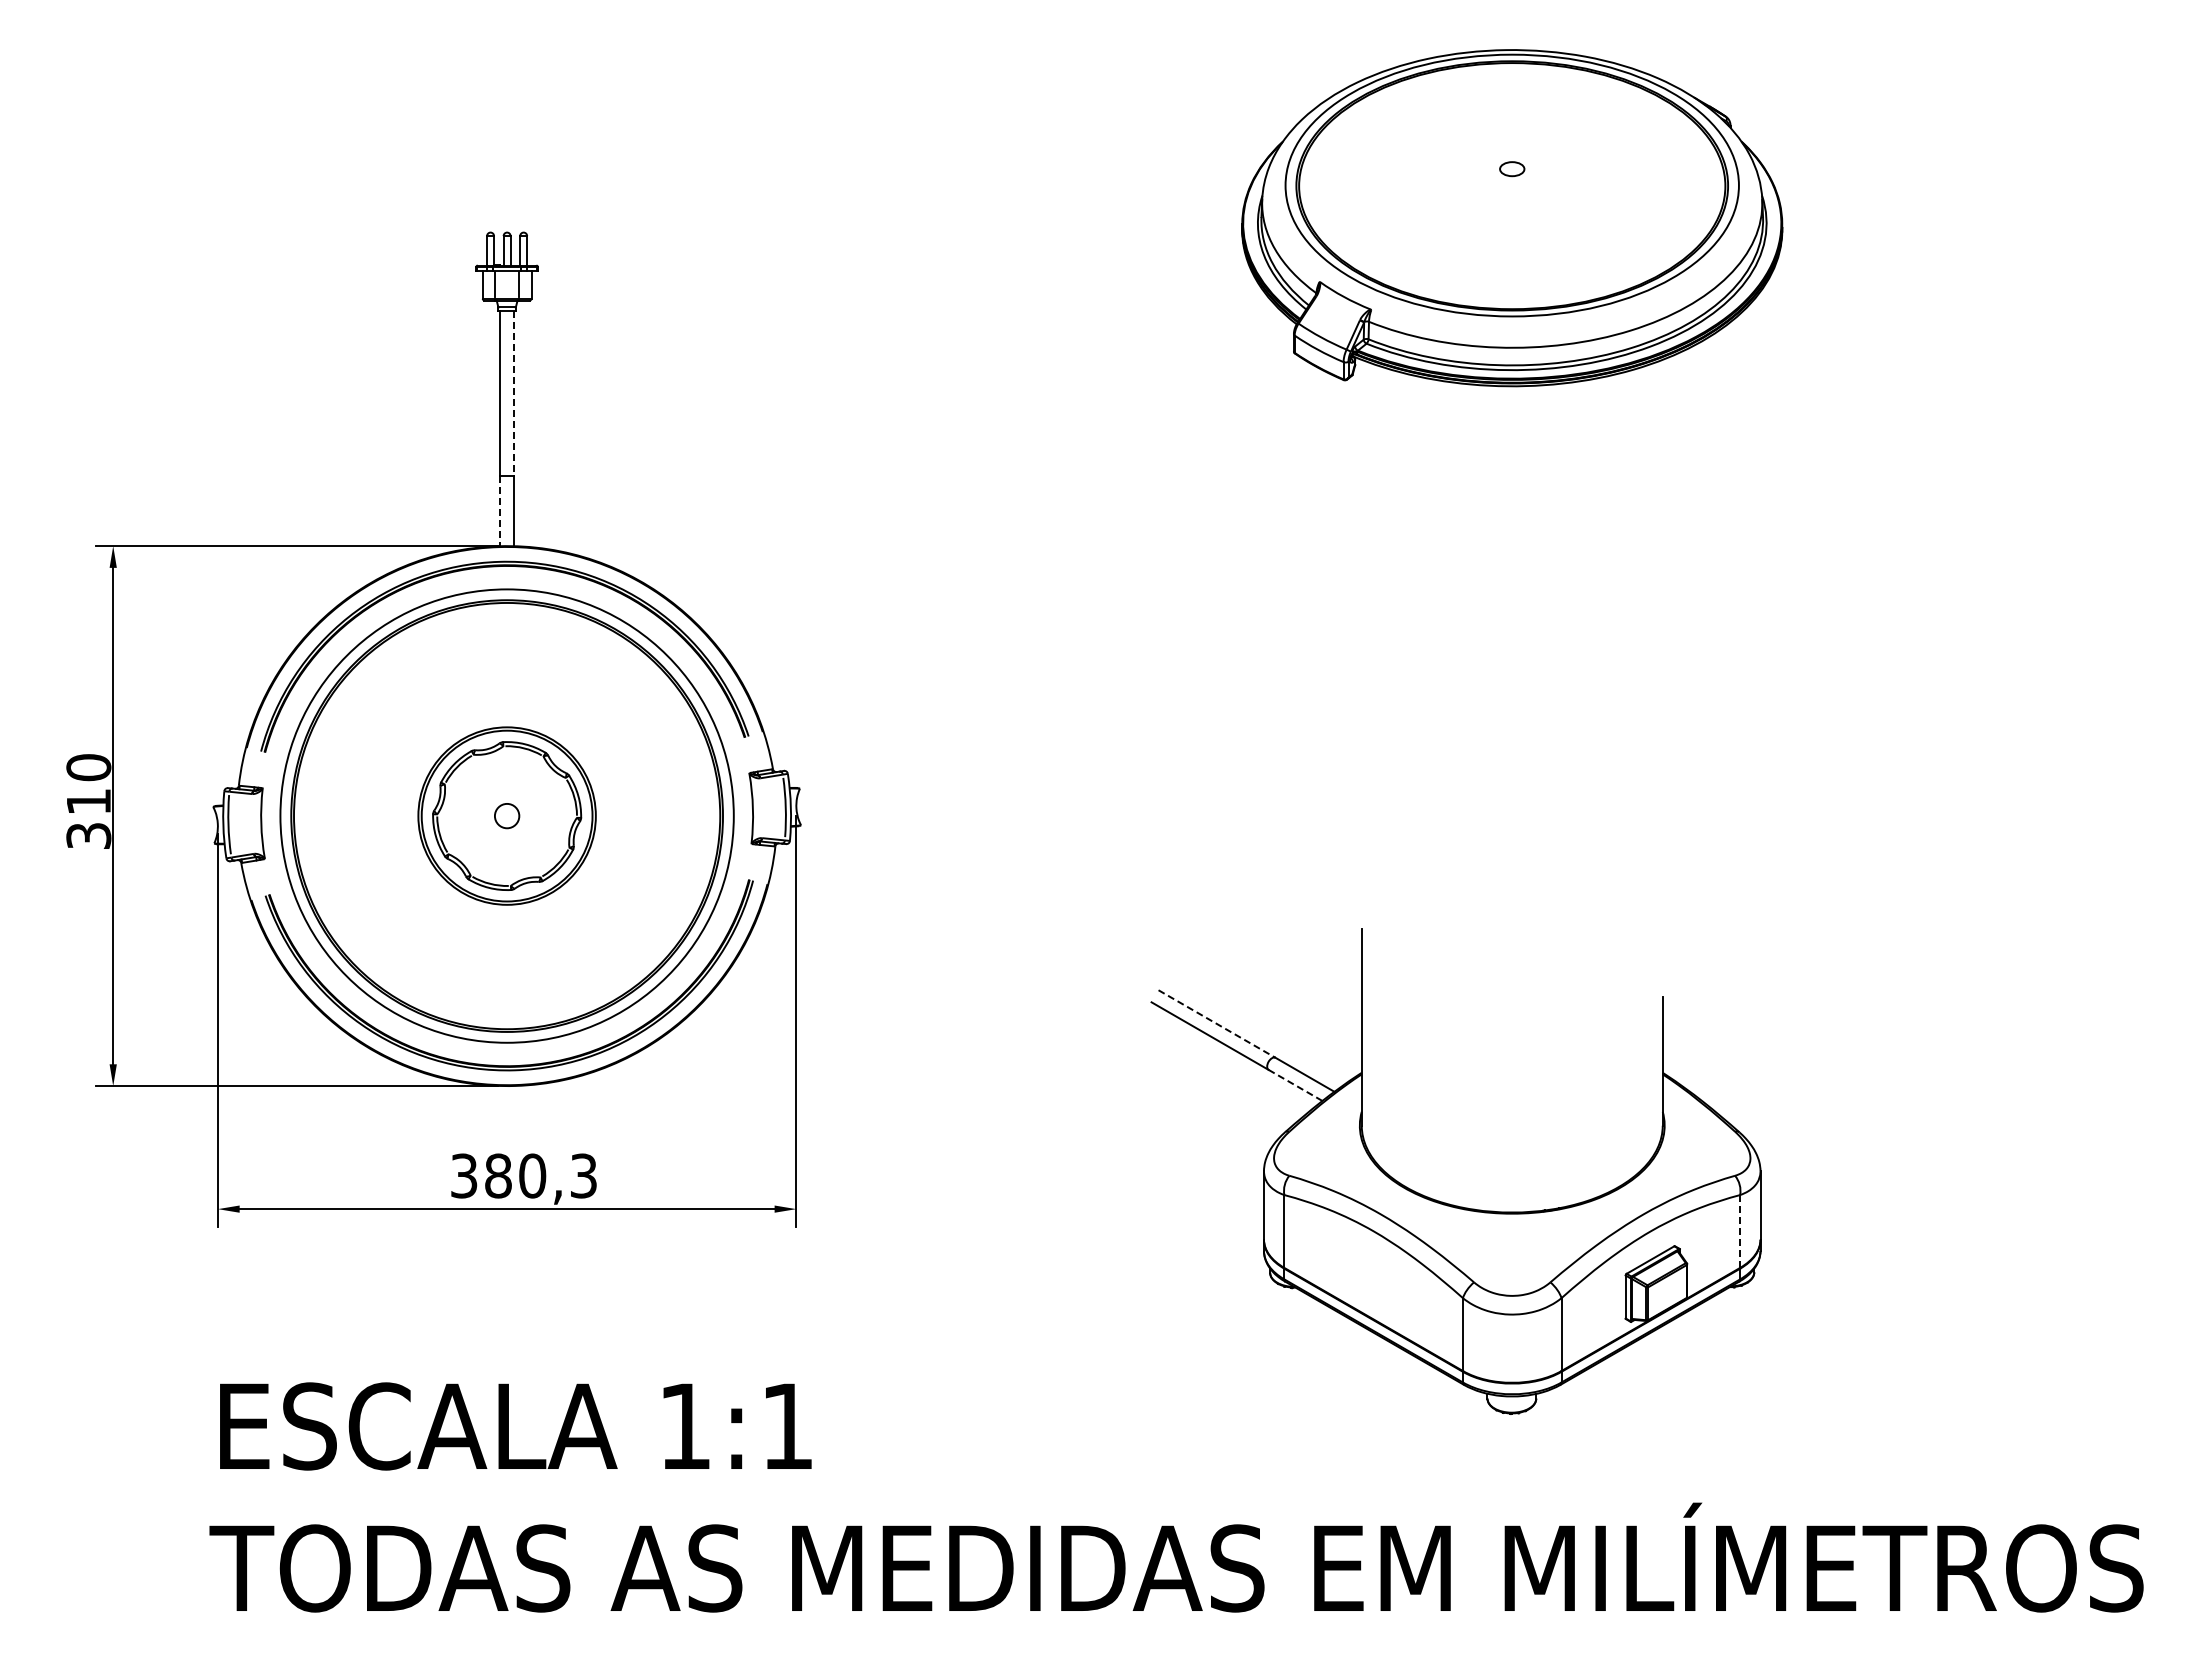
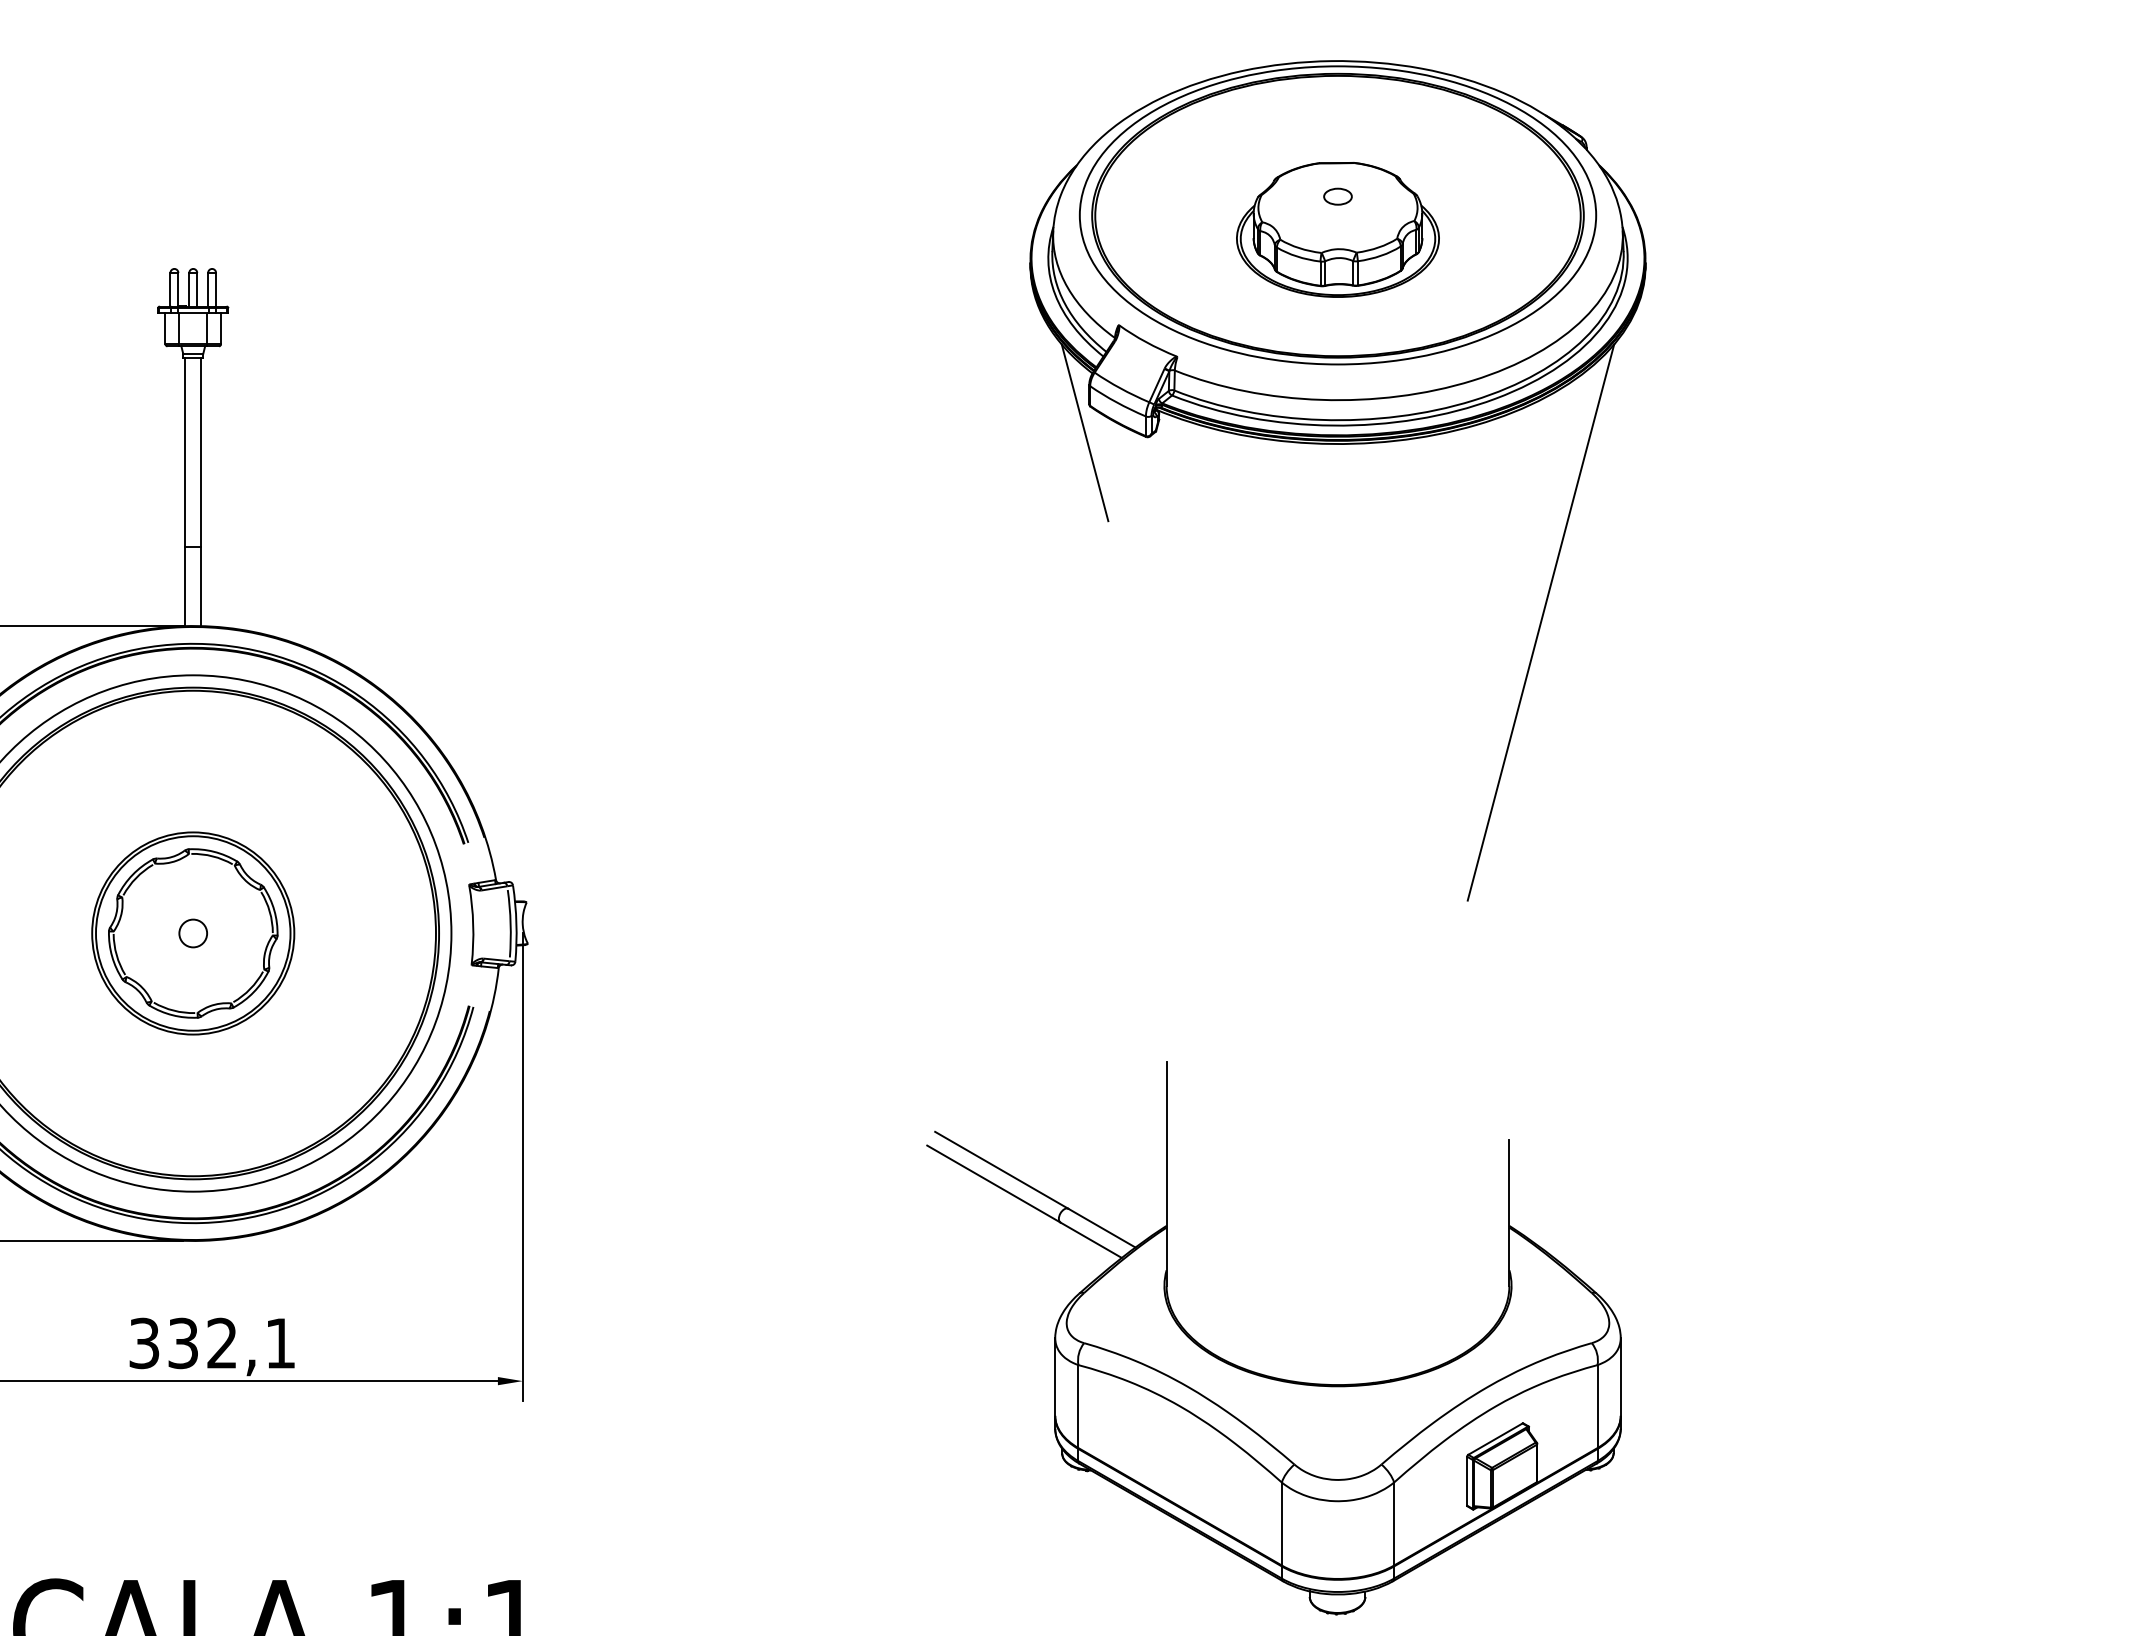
part: (1511, 198) -> (1337, 230), added
line: (1289, 376) -> (1084, 432), added
line: (514, 393) -> (201, 452), dashed -> solid
line: (500, 511) -> (185, 586), dashed -> solid
line: (1690, 542) -> (1541, 621), added
line: (1217, 1024) -> (1002, 1170), dashed -> solid
line: (1295, 1085) -> (1091, 1240), dashed -> solid
text: (540, 1175) -> (231, 1342), 380,3 -> 332,1
line: (1740, 1232) -> (1597, 1407), dashed -> solid

